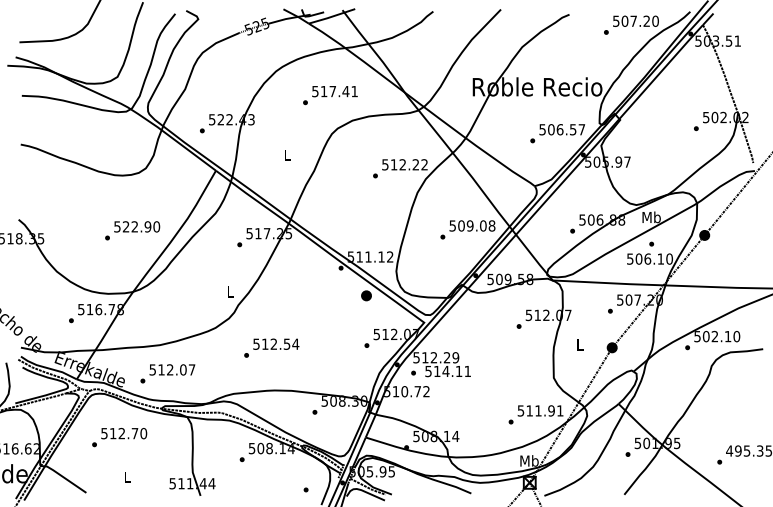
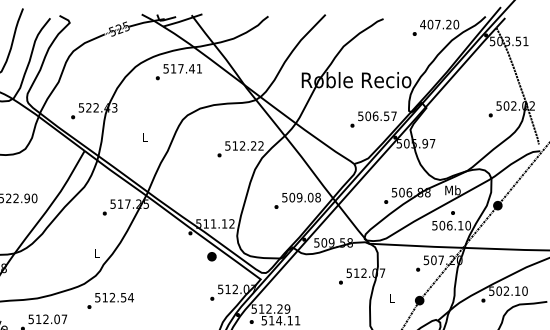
text: (615, 20) -> (422, 23), 507.20 -> 407.20
text: (330, 95) -> (178, 72), moved
text: (271, 347) -> (110, 300), moved

